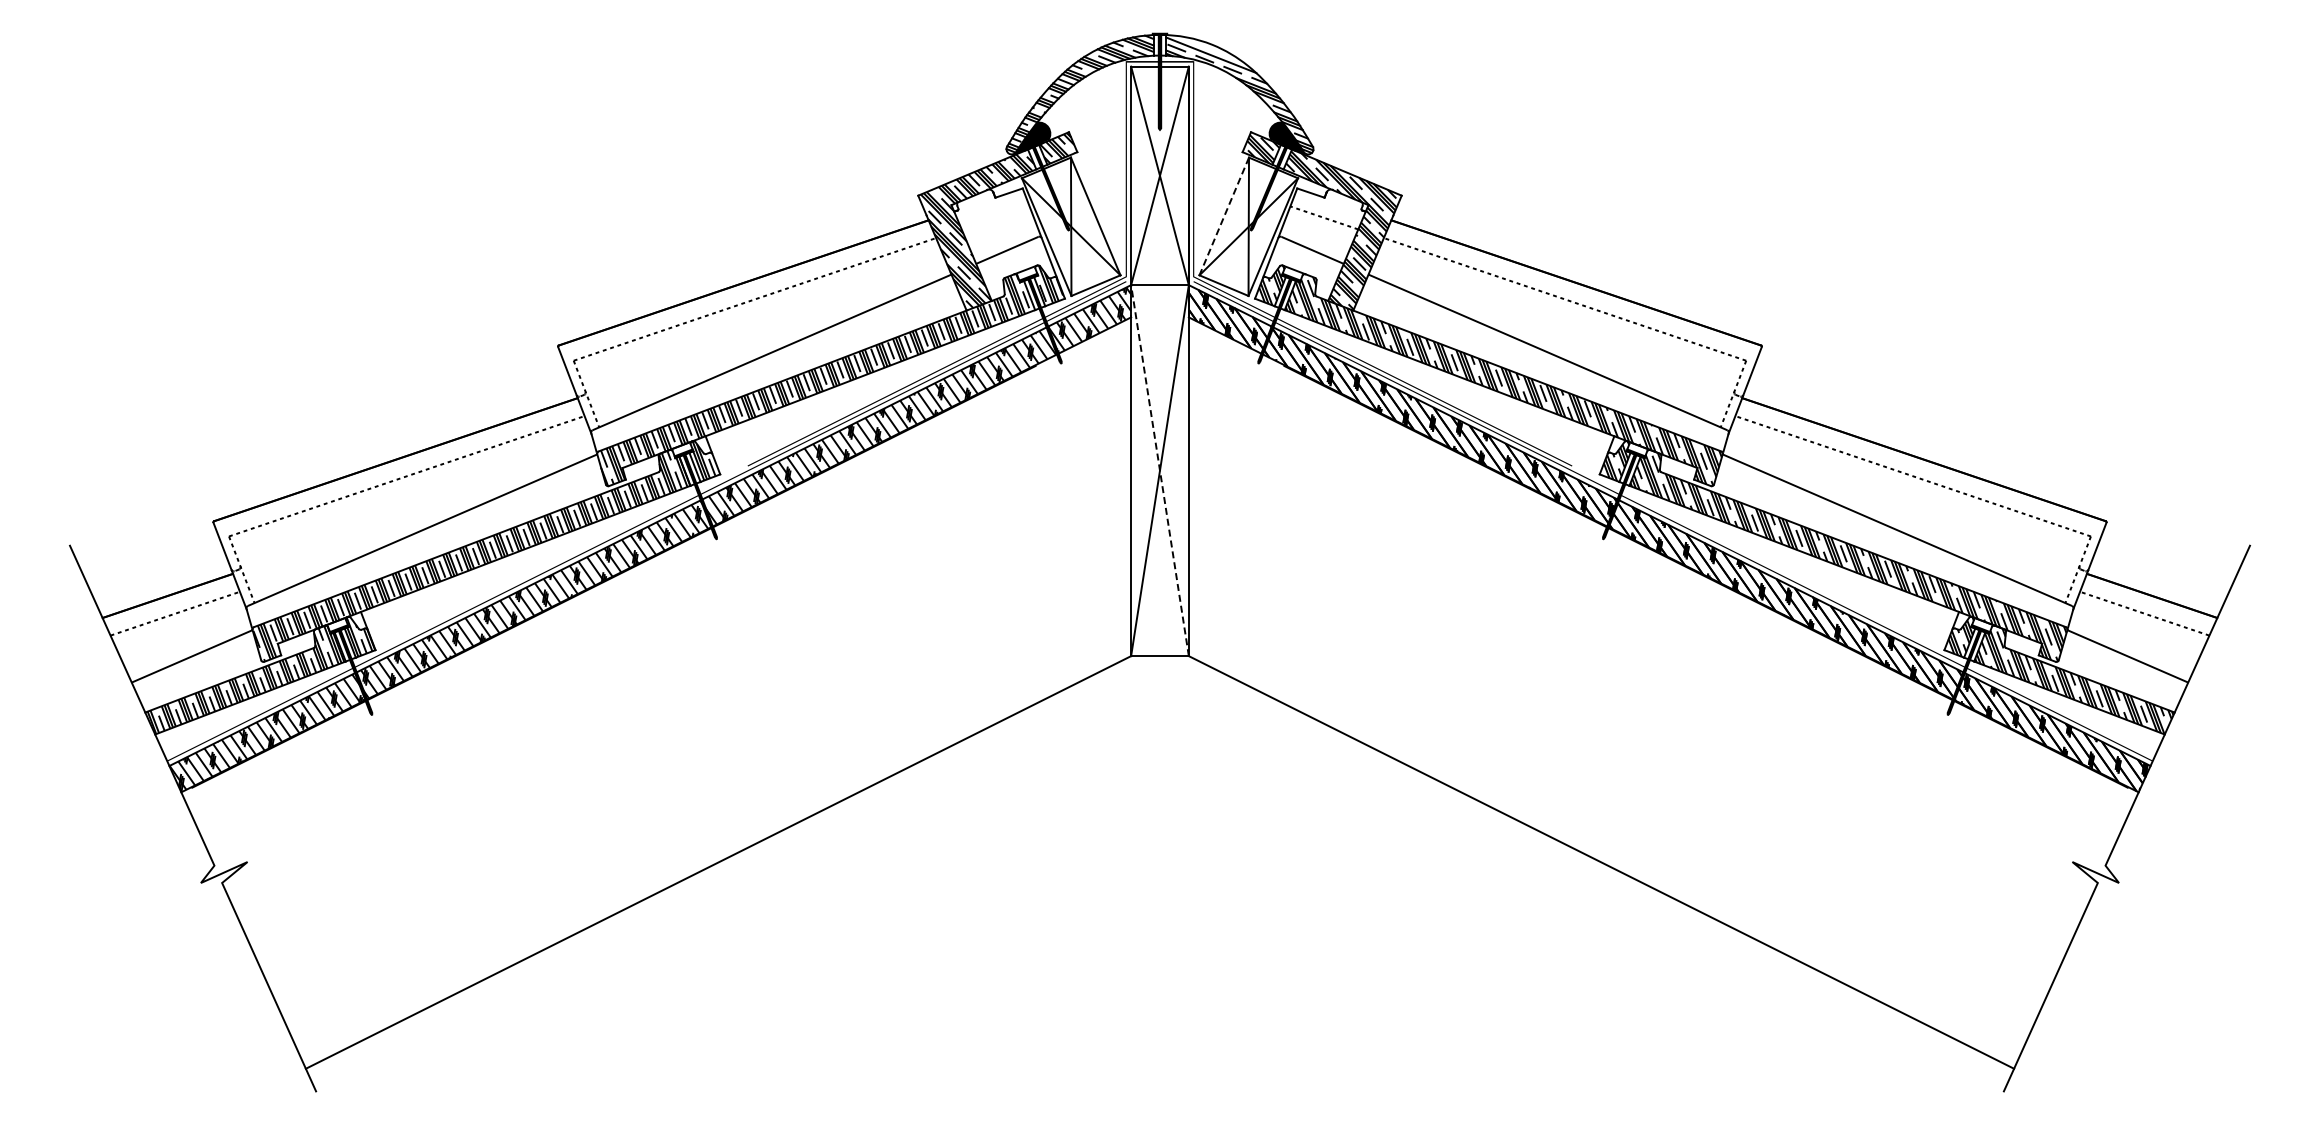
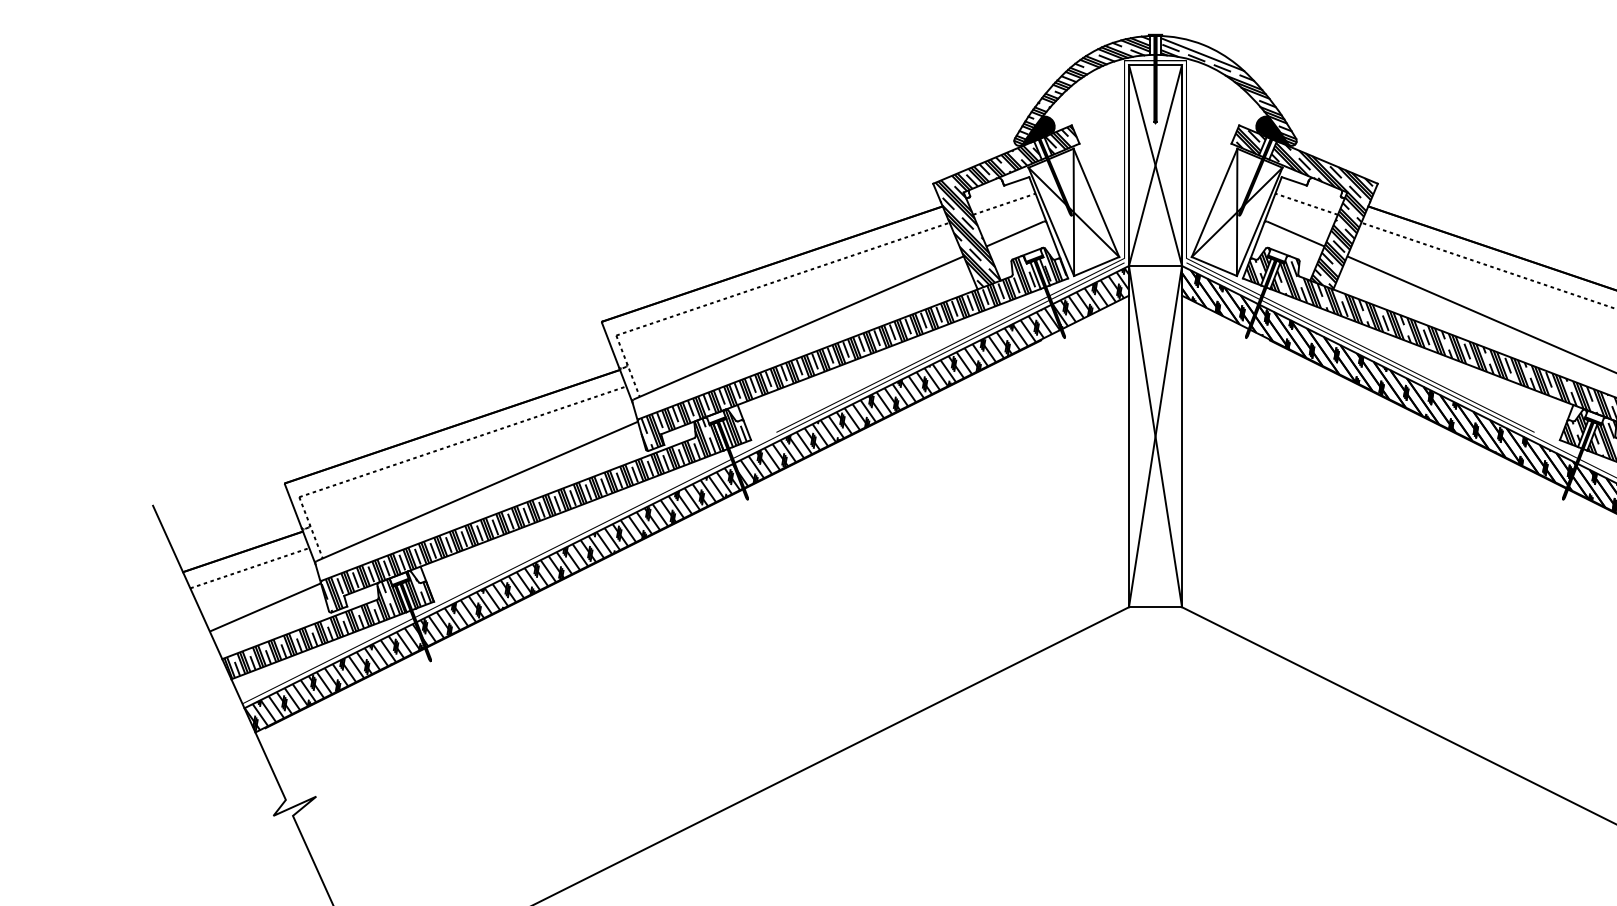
line: (1224, 216) -> (1214, 202), dashed -> solid
line: (995, 217) -> (1004, 203), added
line: (1160, 470) -> (1155, 436), dashed -> solid

